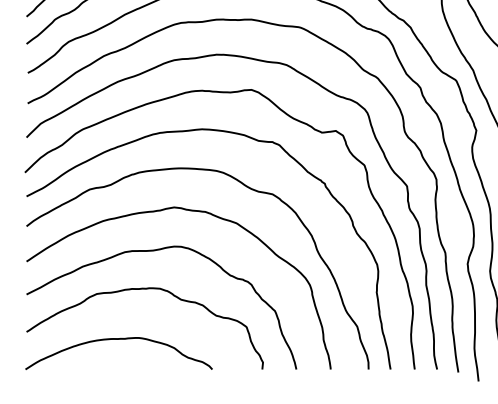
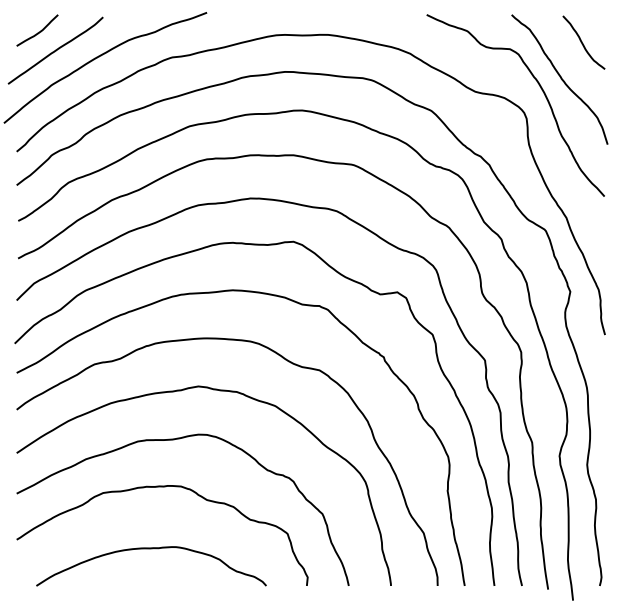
curve: (119, 339) -> (151, 549), moved

